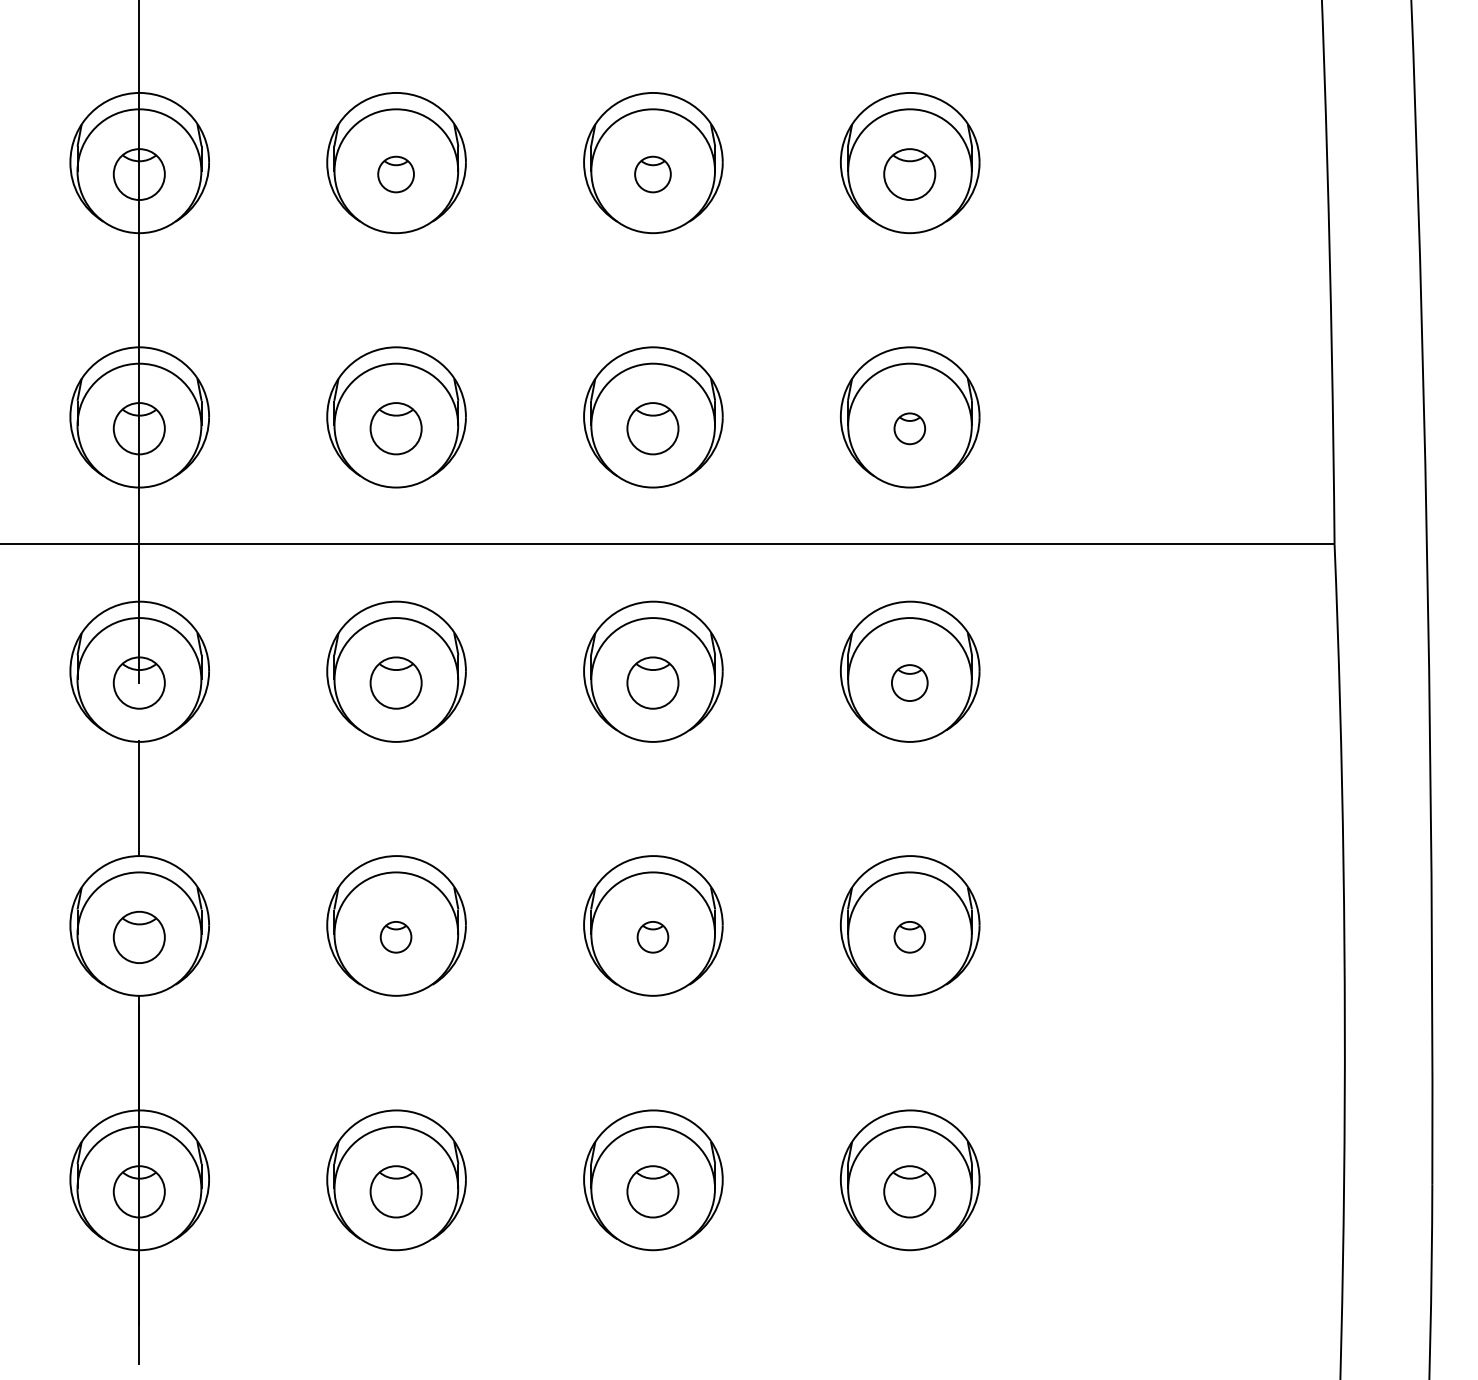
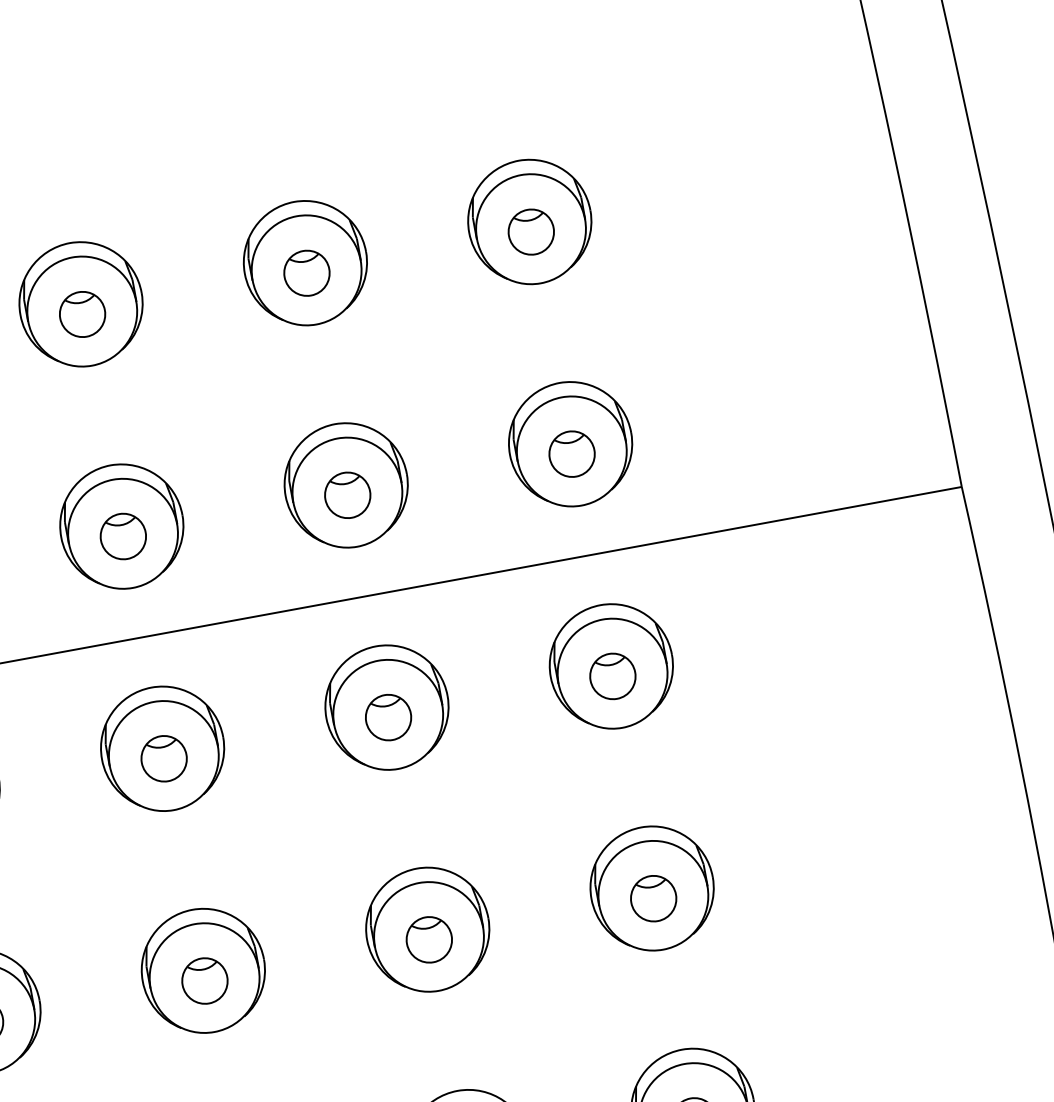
part: (395, 174) -> (82, 314), size x1.43
part: (652, 174) -> (306, 273), size x1.43
part: (909, 428) -> (571, 454), size x1.67
part: (909, 682) -> (612, 675), size x1.43
part: (395, 936) -> (204, 980), size x1.67
part: (652, 936) -> (428, 939), size x1.67
part: (909, 936) -> (653, 897), size x1.67

